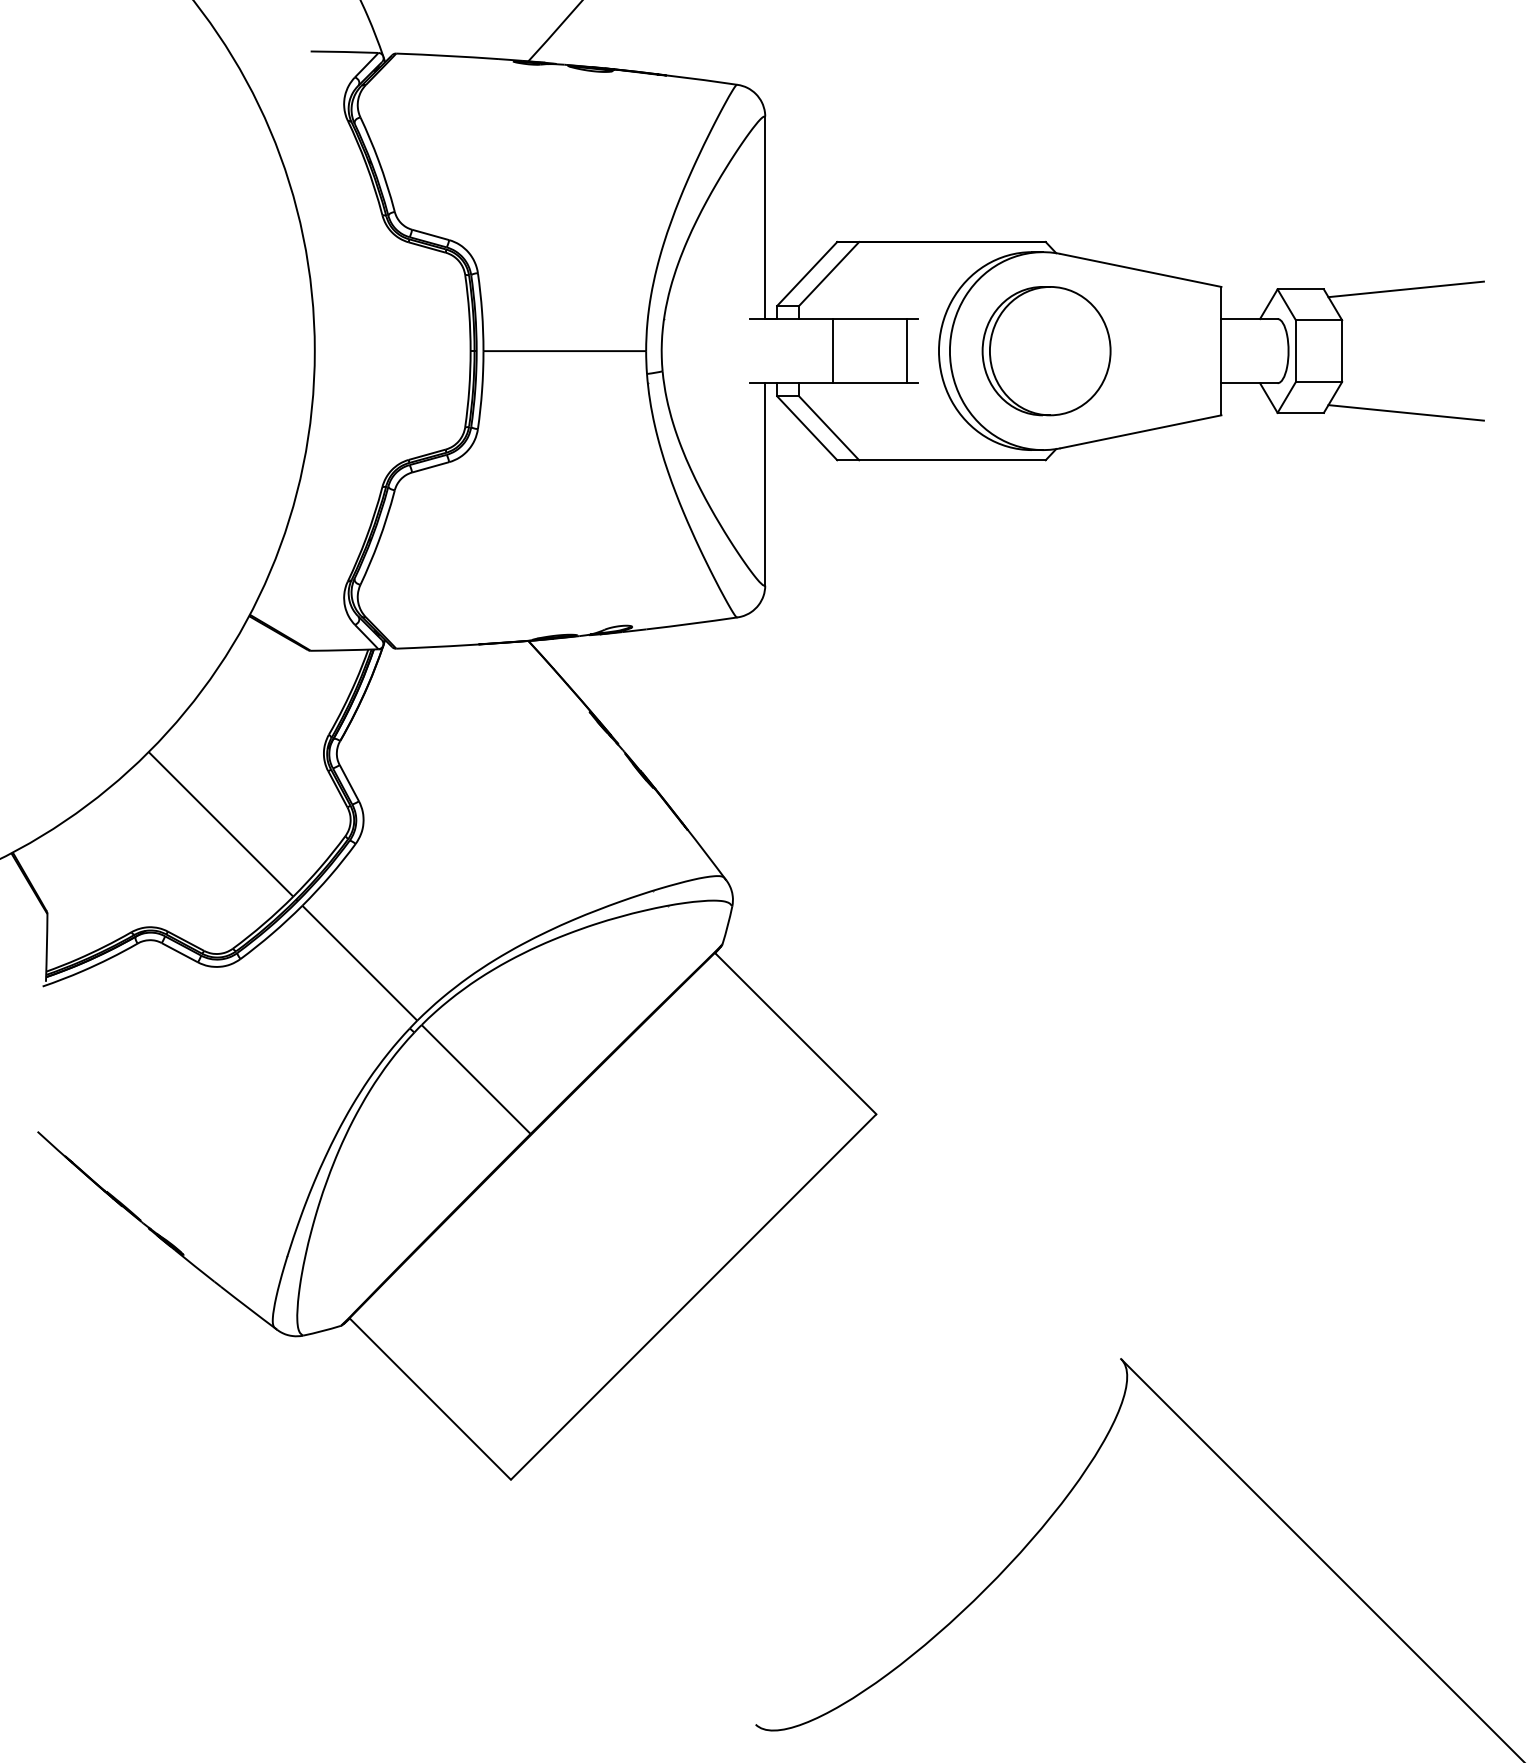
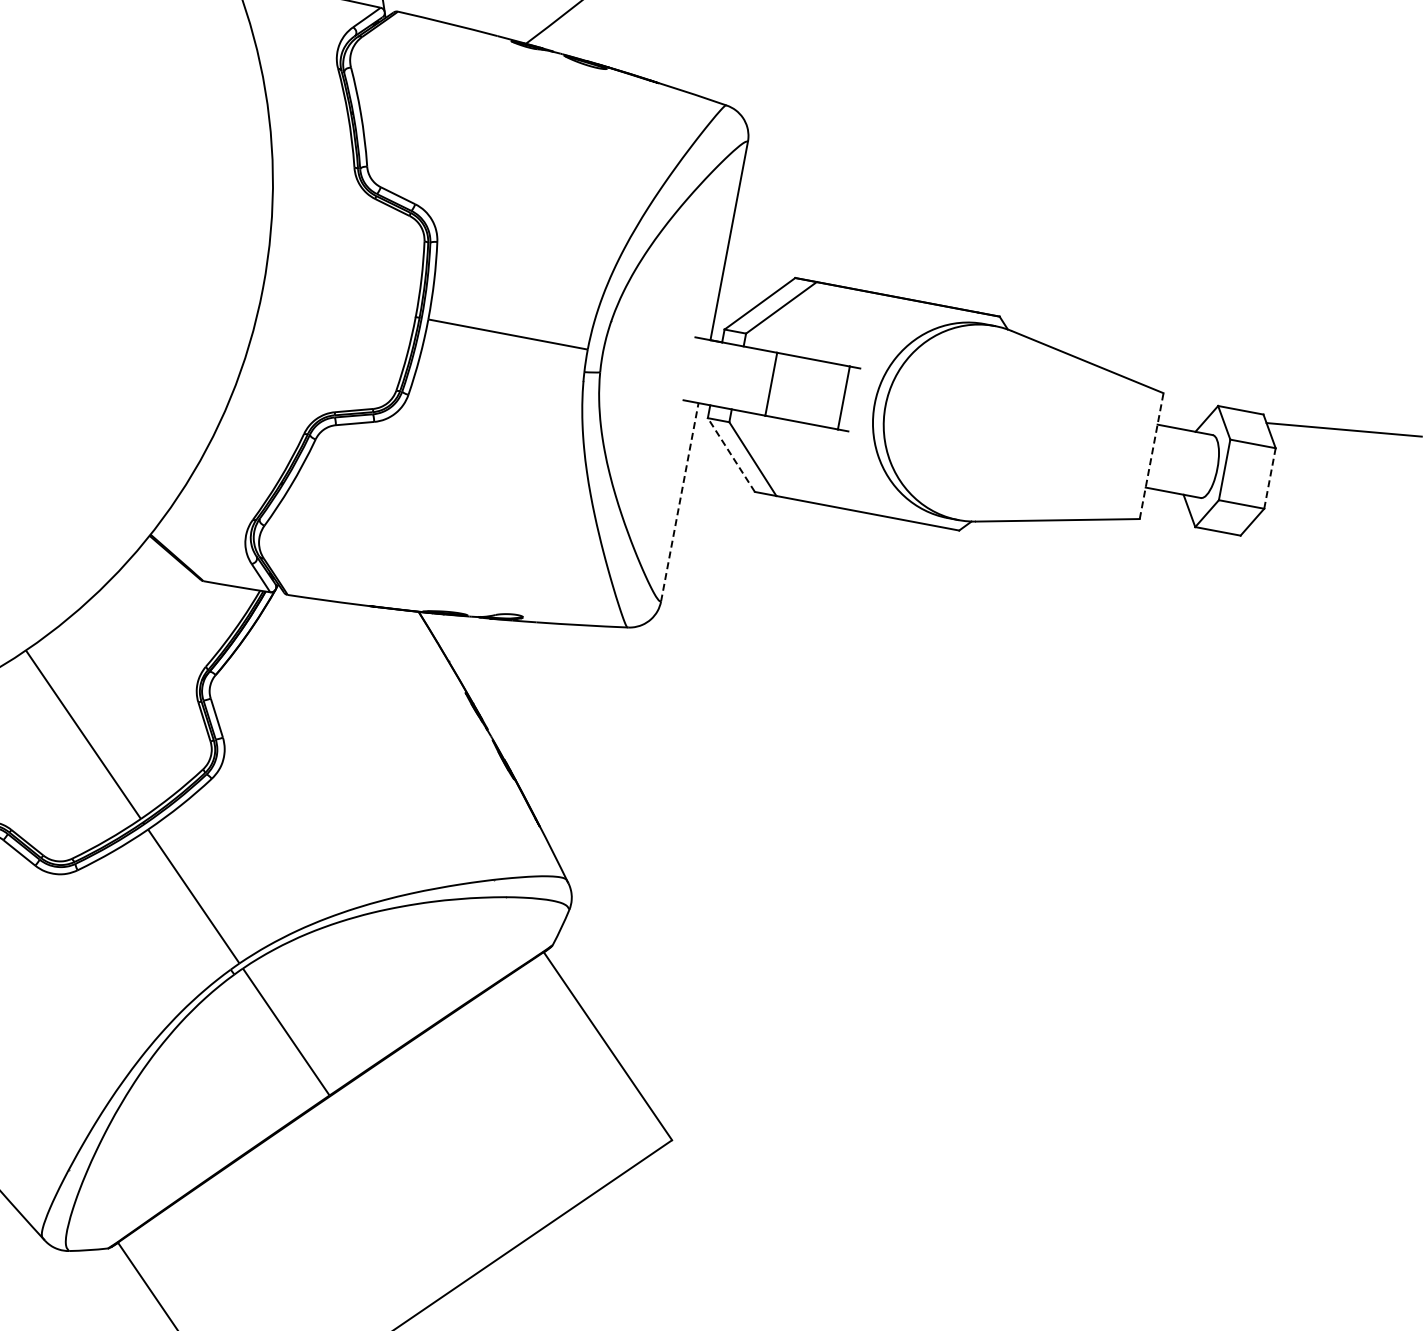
line: (1221, 350) -> (1151, 455), solid -> dashed
part: (1046, 351) -> (980, 424), removed
line: (1342, 351) -> (1270, 478), solid -> dashed
line: (1405, 412) -> (1320, 550), removed
line: (807, 428) -> (731, 455), solid -> dashed
line: (765, 483) -> (680, 501), solid -> dashed

